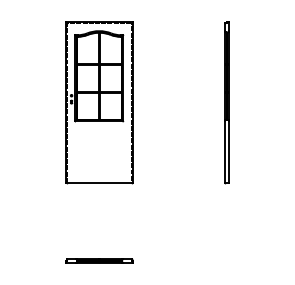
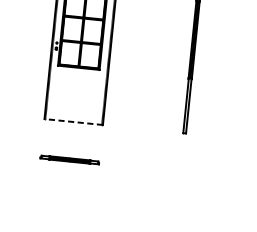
line: (99, 183) -> (73, 122), solid -> dashed
part: (99, 260) -> (69, 159), moved

